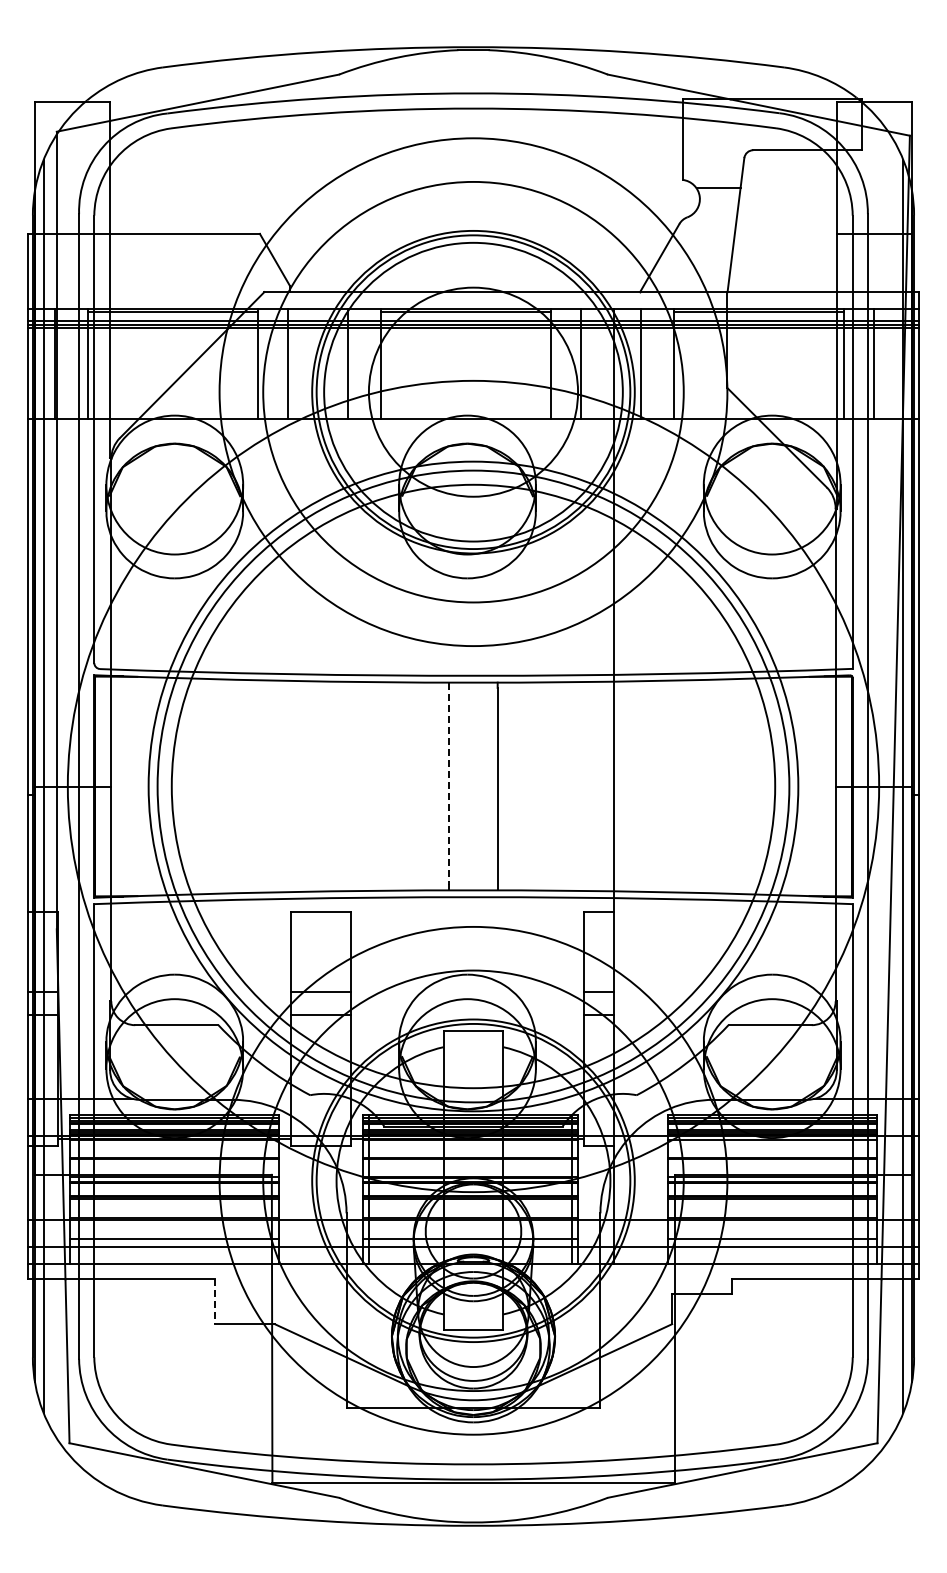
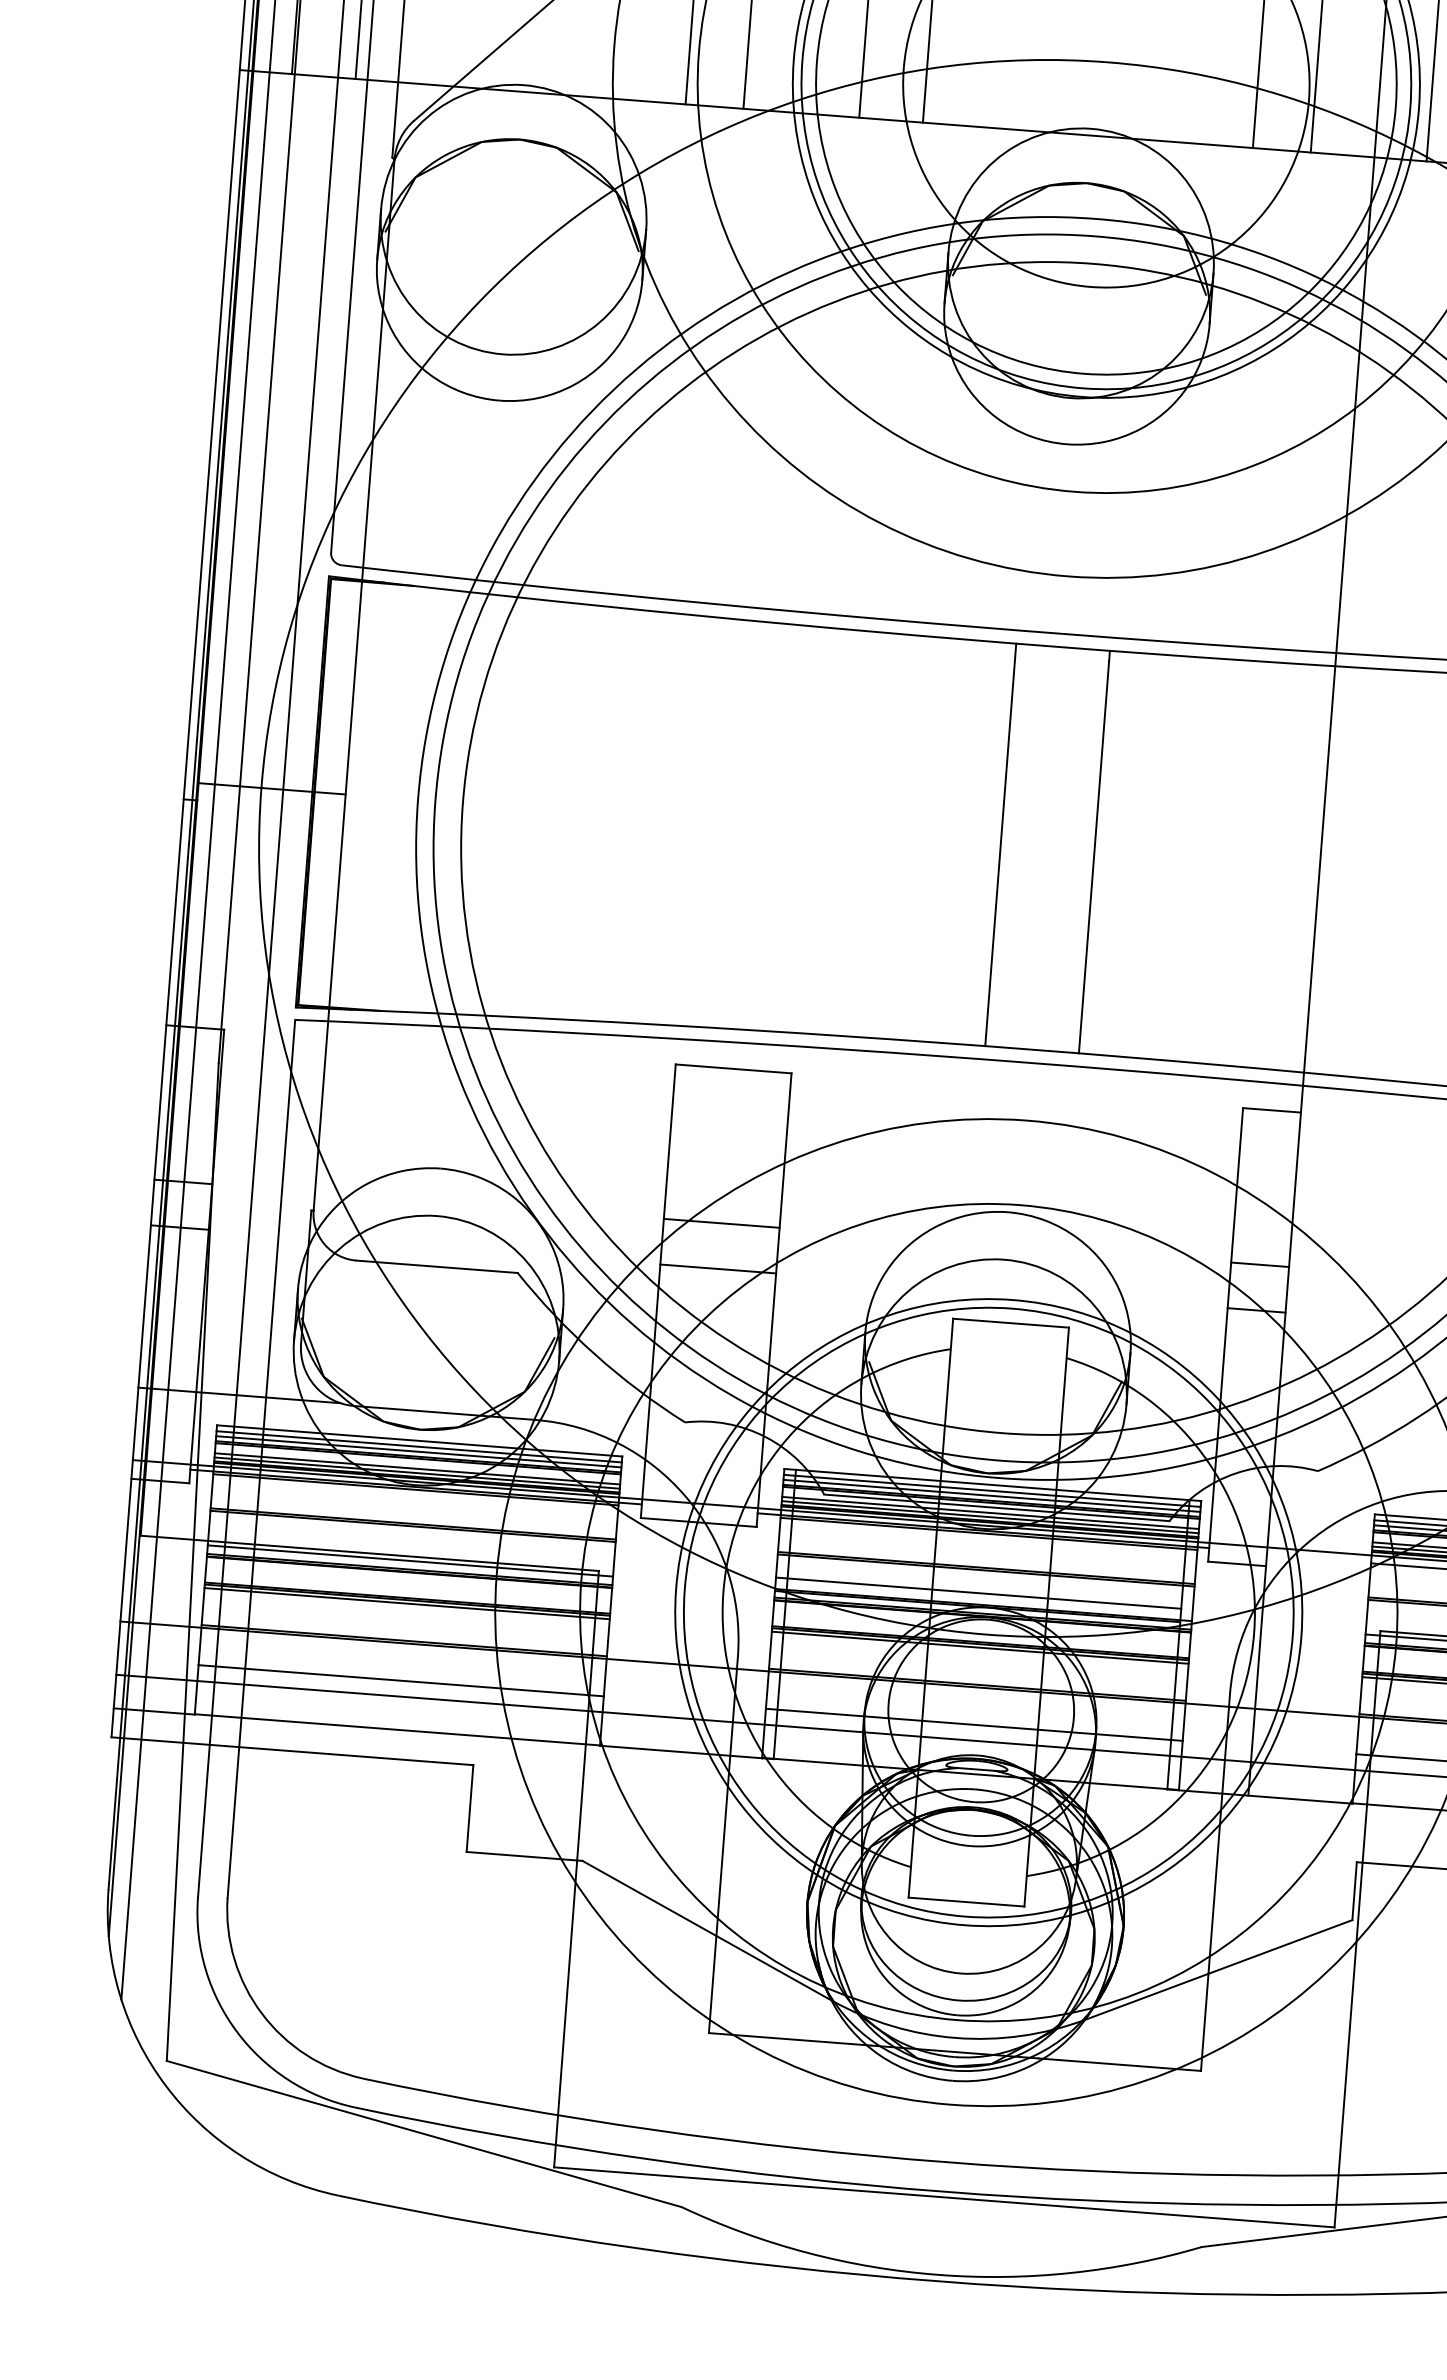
line: (449, 784) -> (1001, 841), dashed -> solid
line: (467, 1171) -> (978, 1593), added
line: (215, 1302) -> (470, 1810), dashed -> solid

